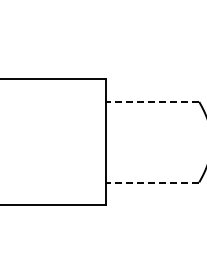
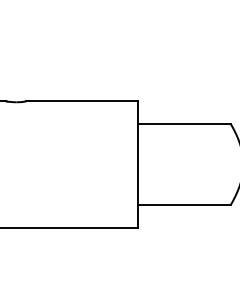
line: (152, 102) -> (184, 124), dashed -> solid
line: (152, 182) -> (184, 204), dashed -> solid

